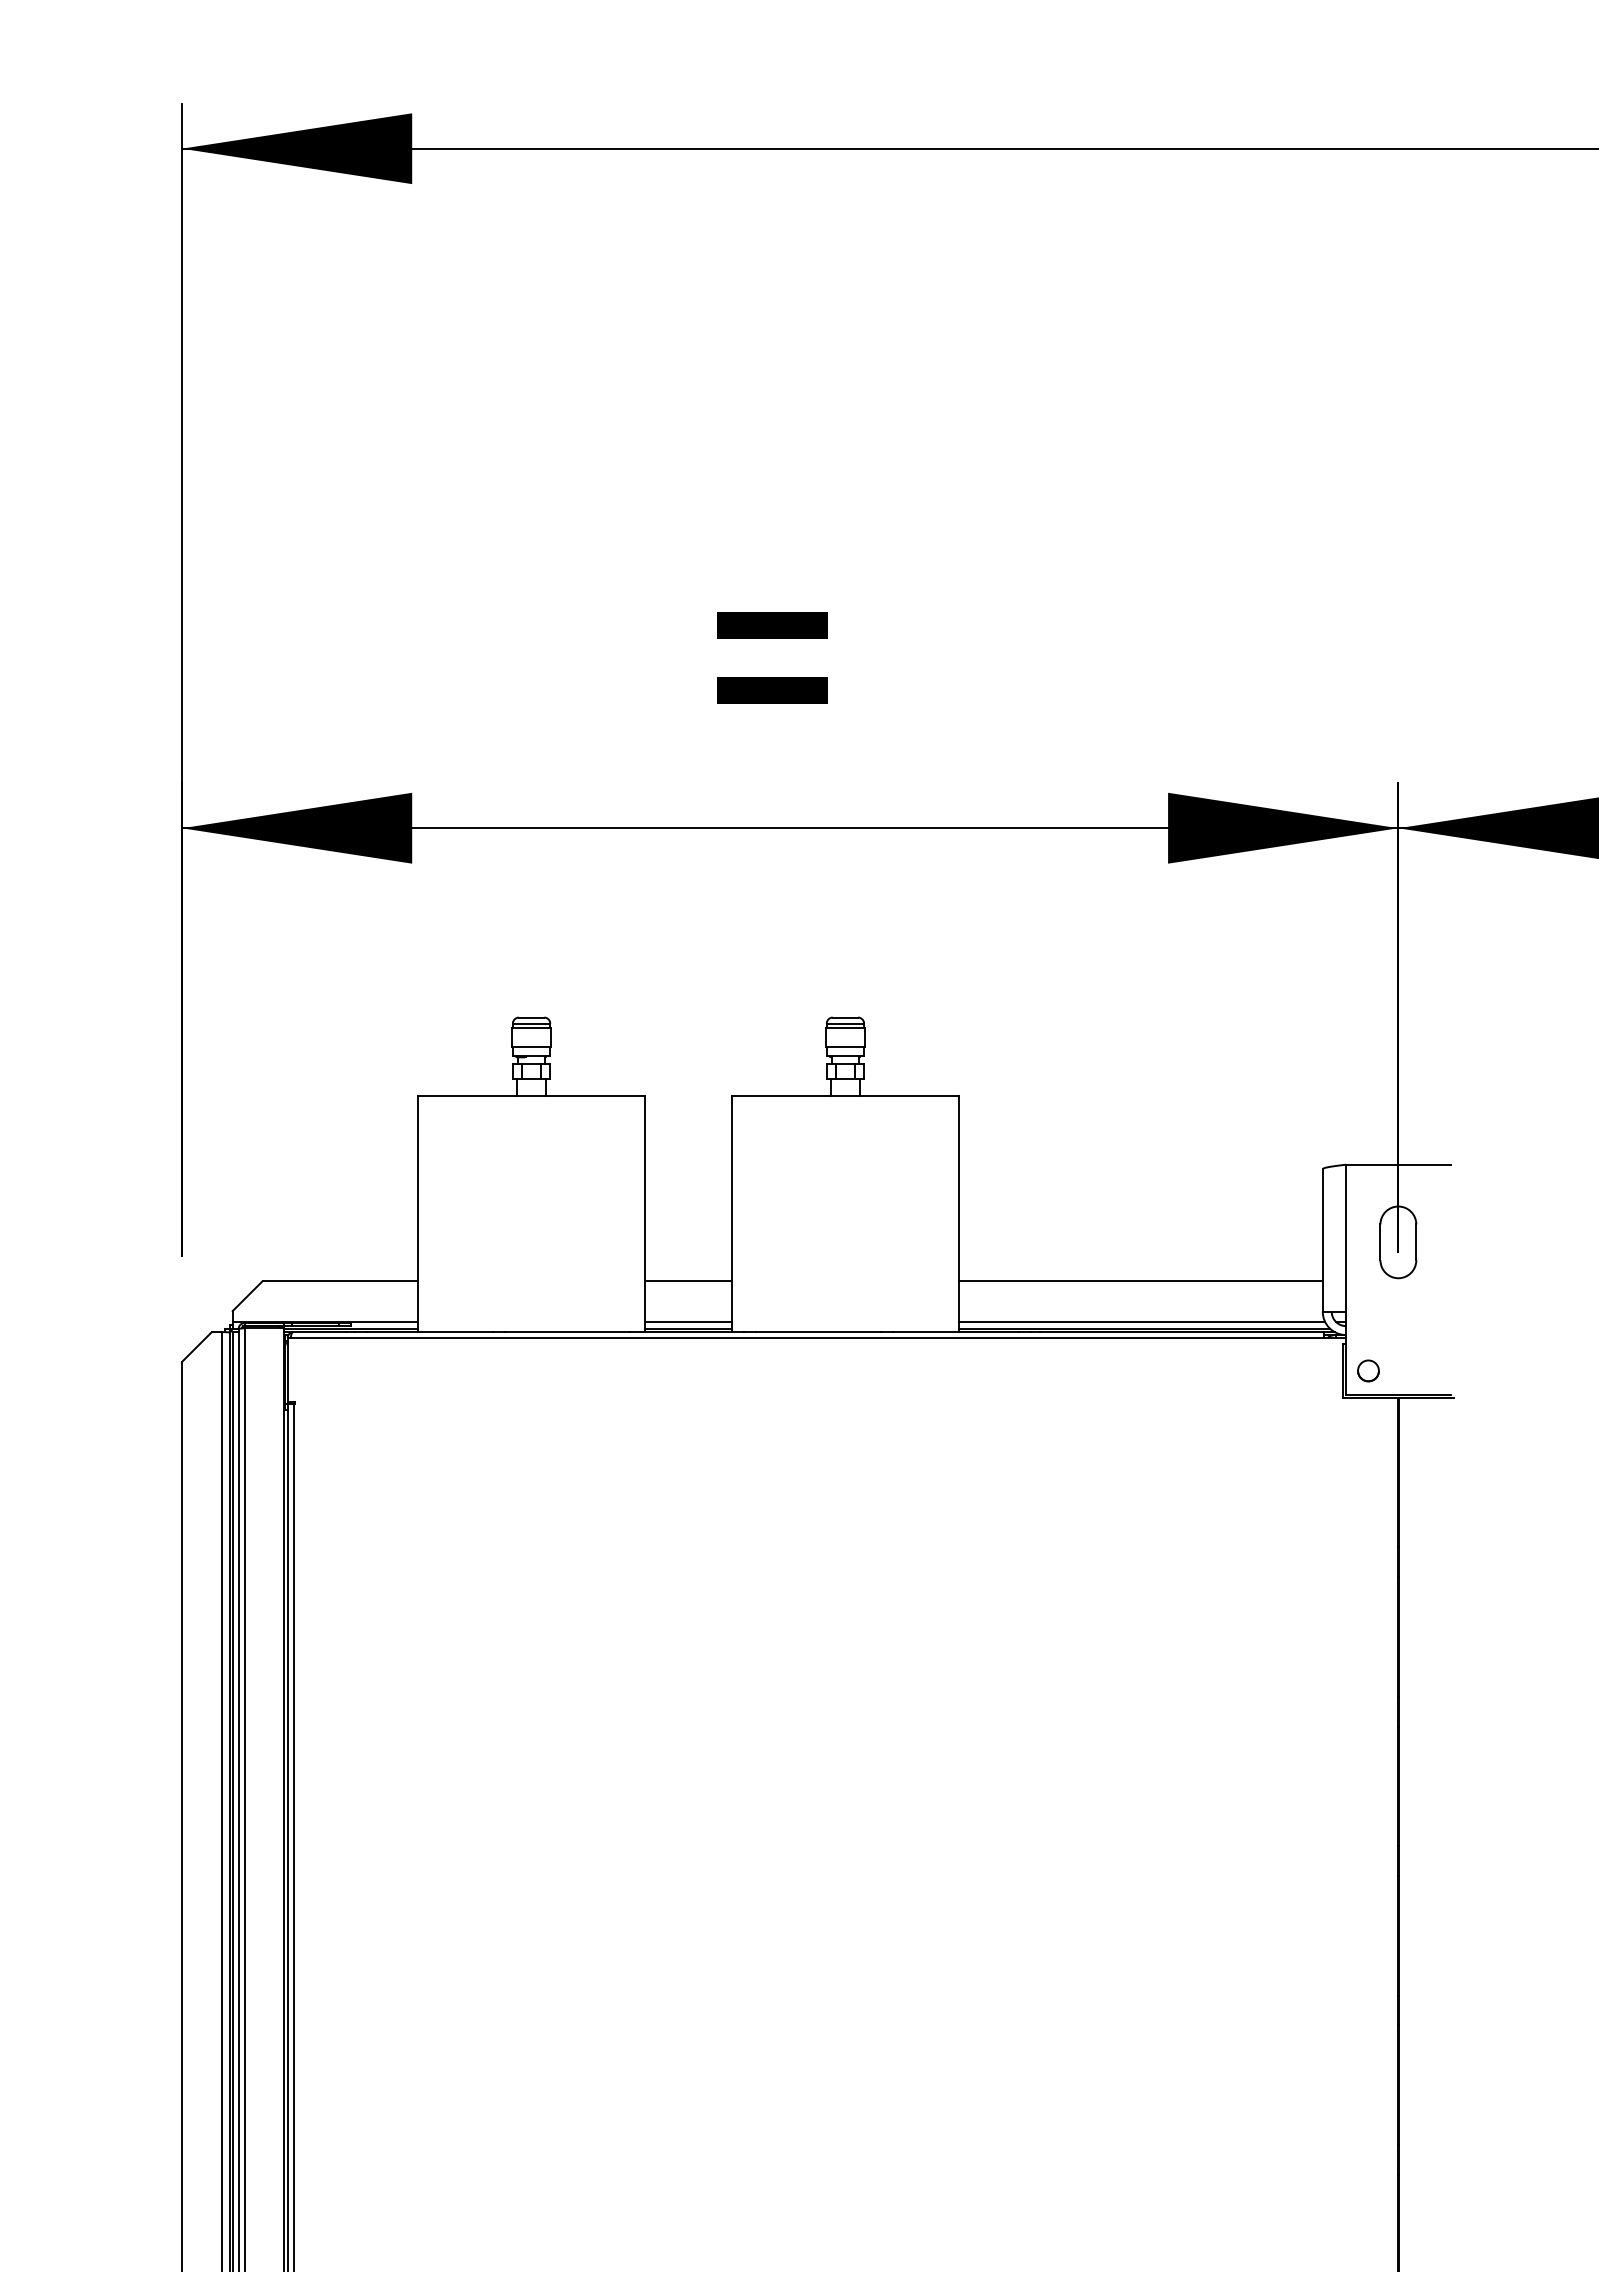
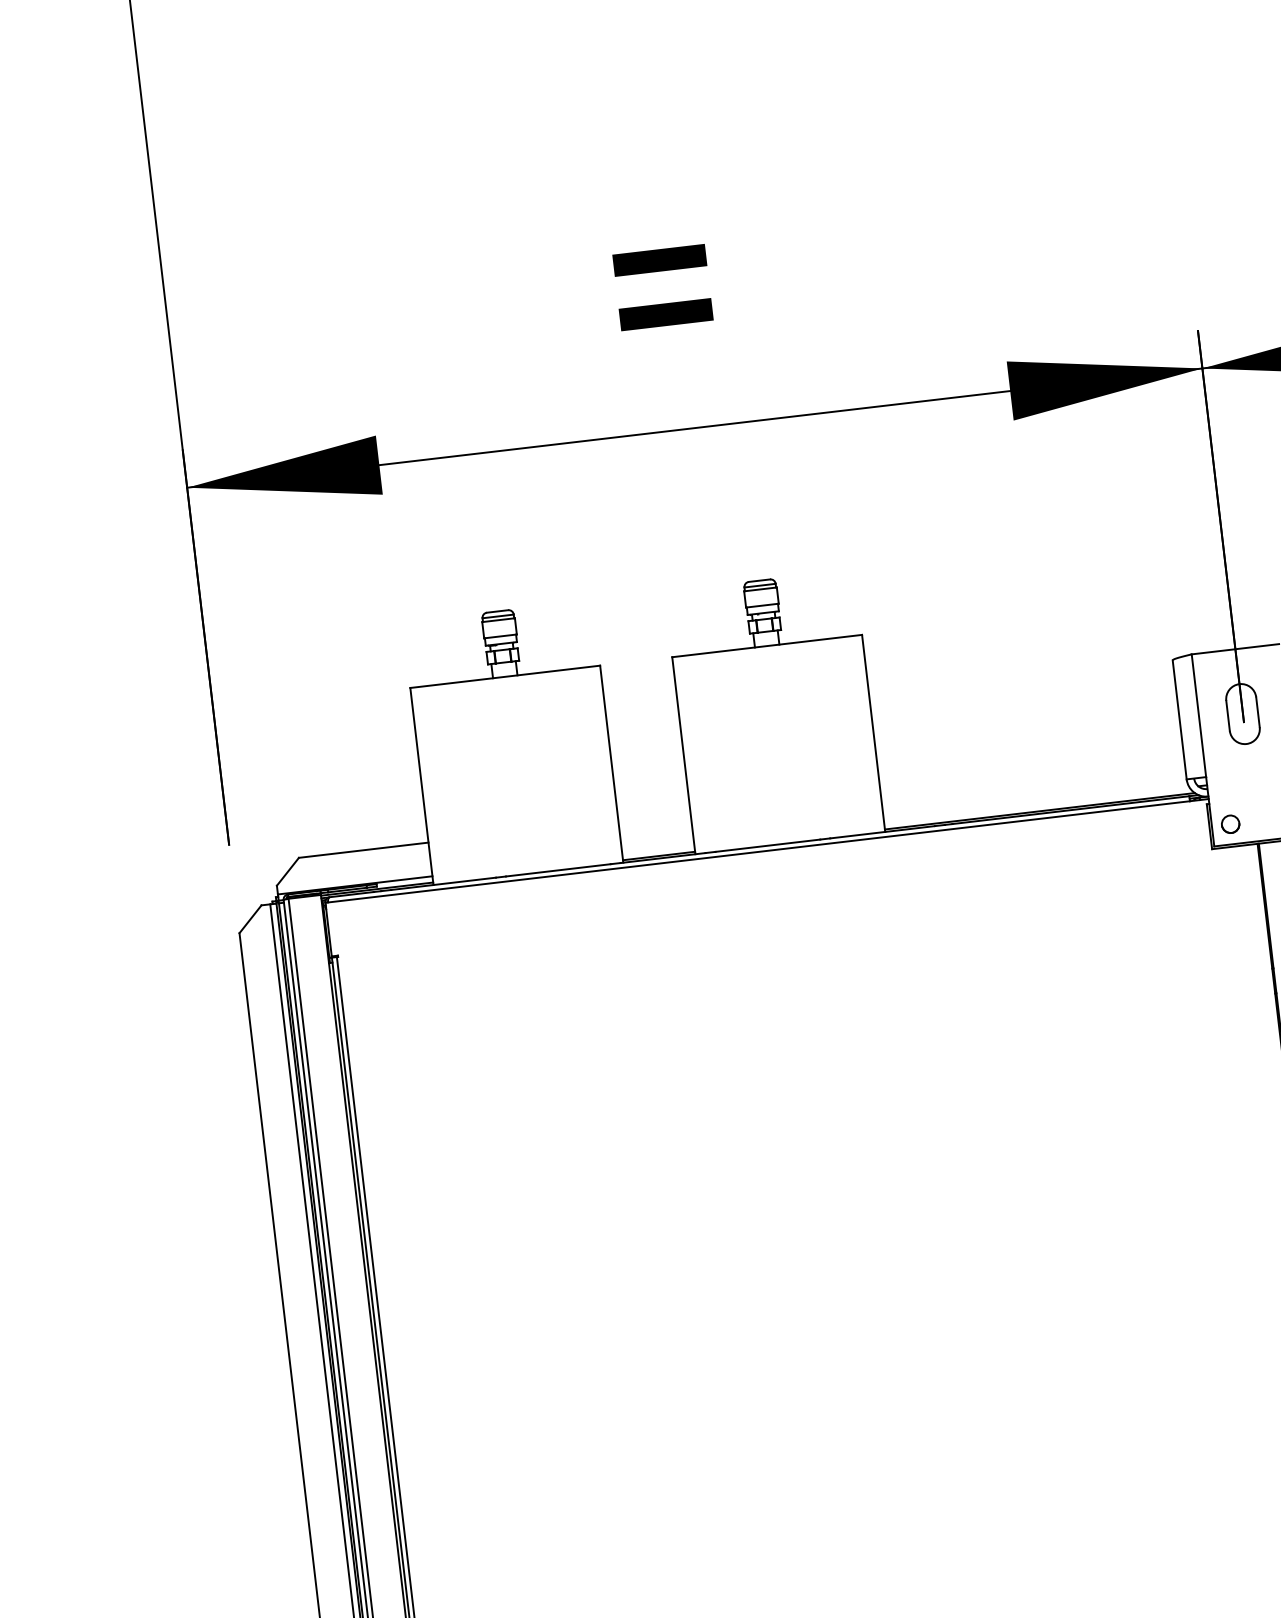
line: (688, 1281) -> (654, 816), removed
line: (1140, 1281) -> (1031, 772), removed
line: (688, 1321) -> (658, 849), removed
line: (1141, 1321) -> (1036, 805), removed

